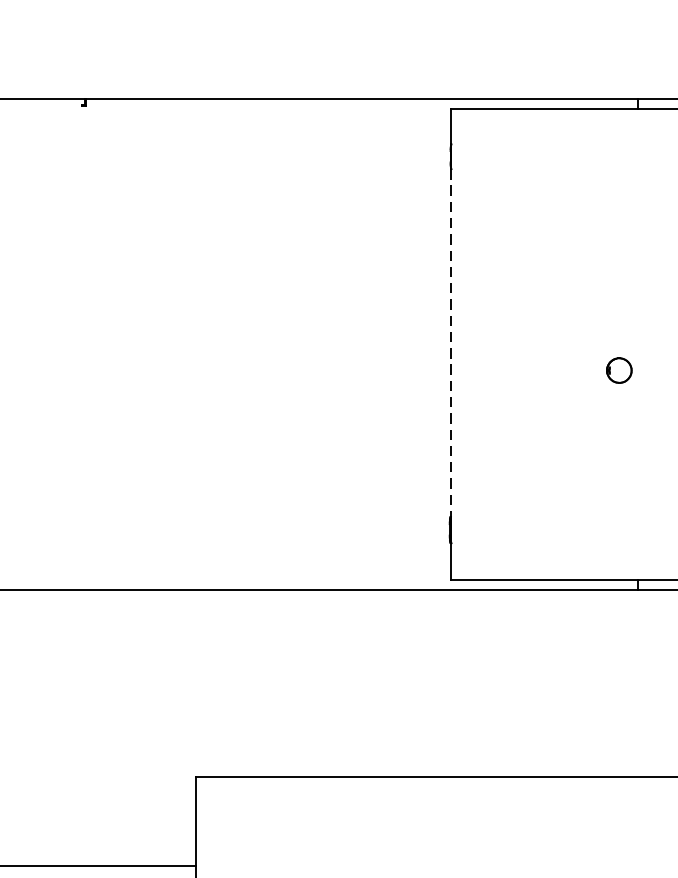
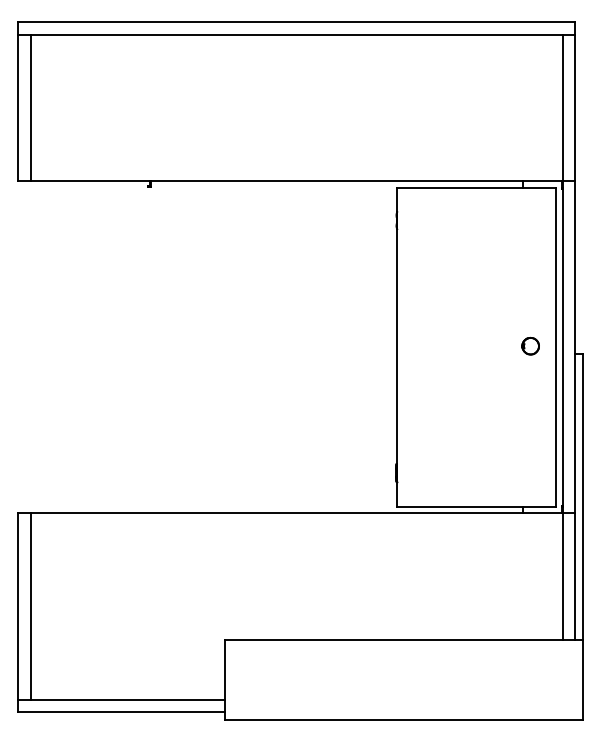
line: (451, 342) -> (397, 346), dashed -> solid
part: (619, 369) -> (530, 345), moved

